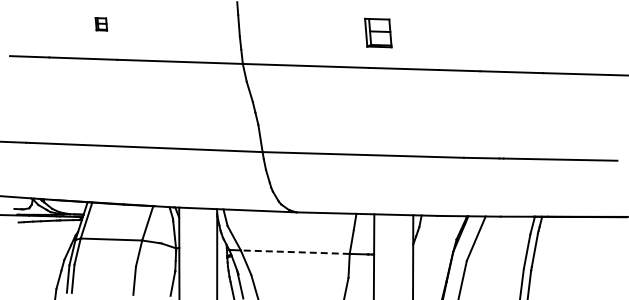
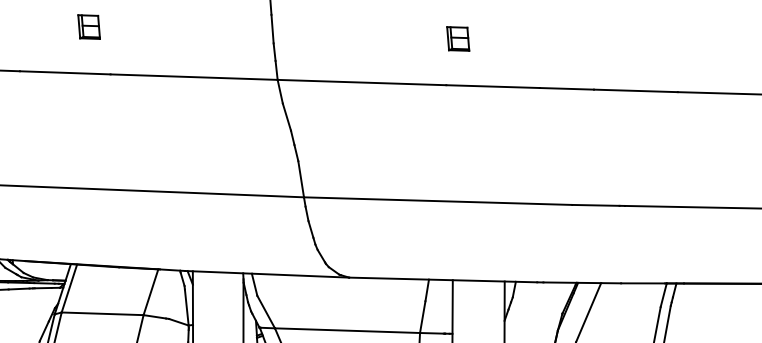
part: (101, 24) -> (89, 27), size x1.43
part: (378, 33) -> (458, 39), size x0.62
line: (294, 252) -> (346, 331), dashed -> solid

